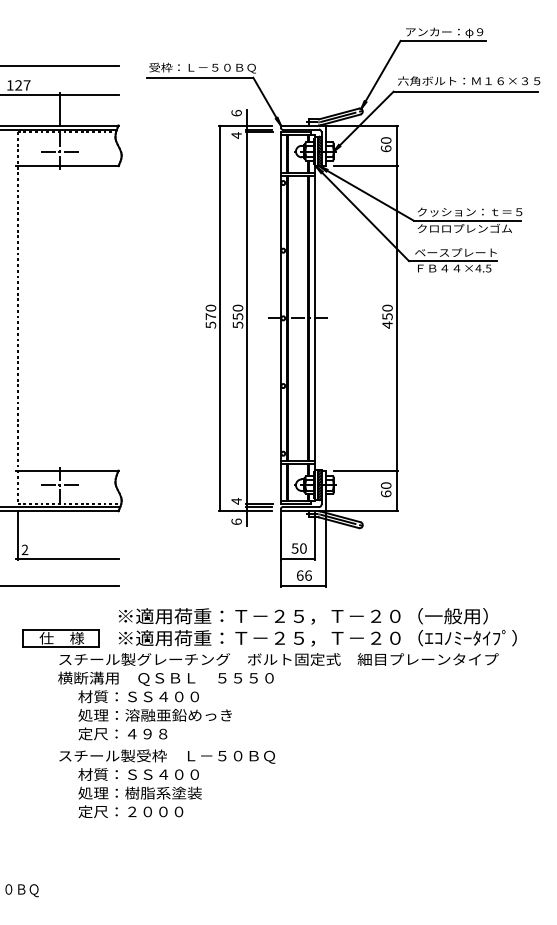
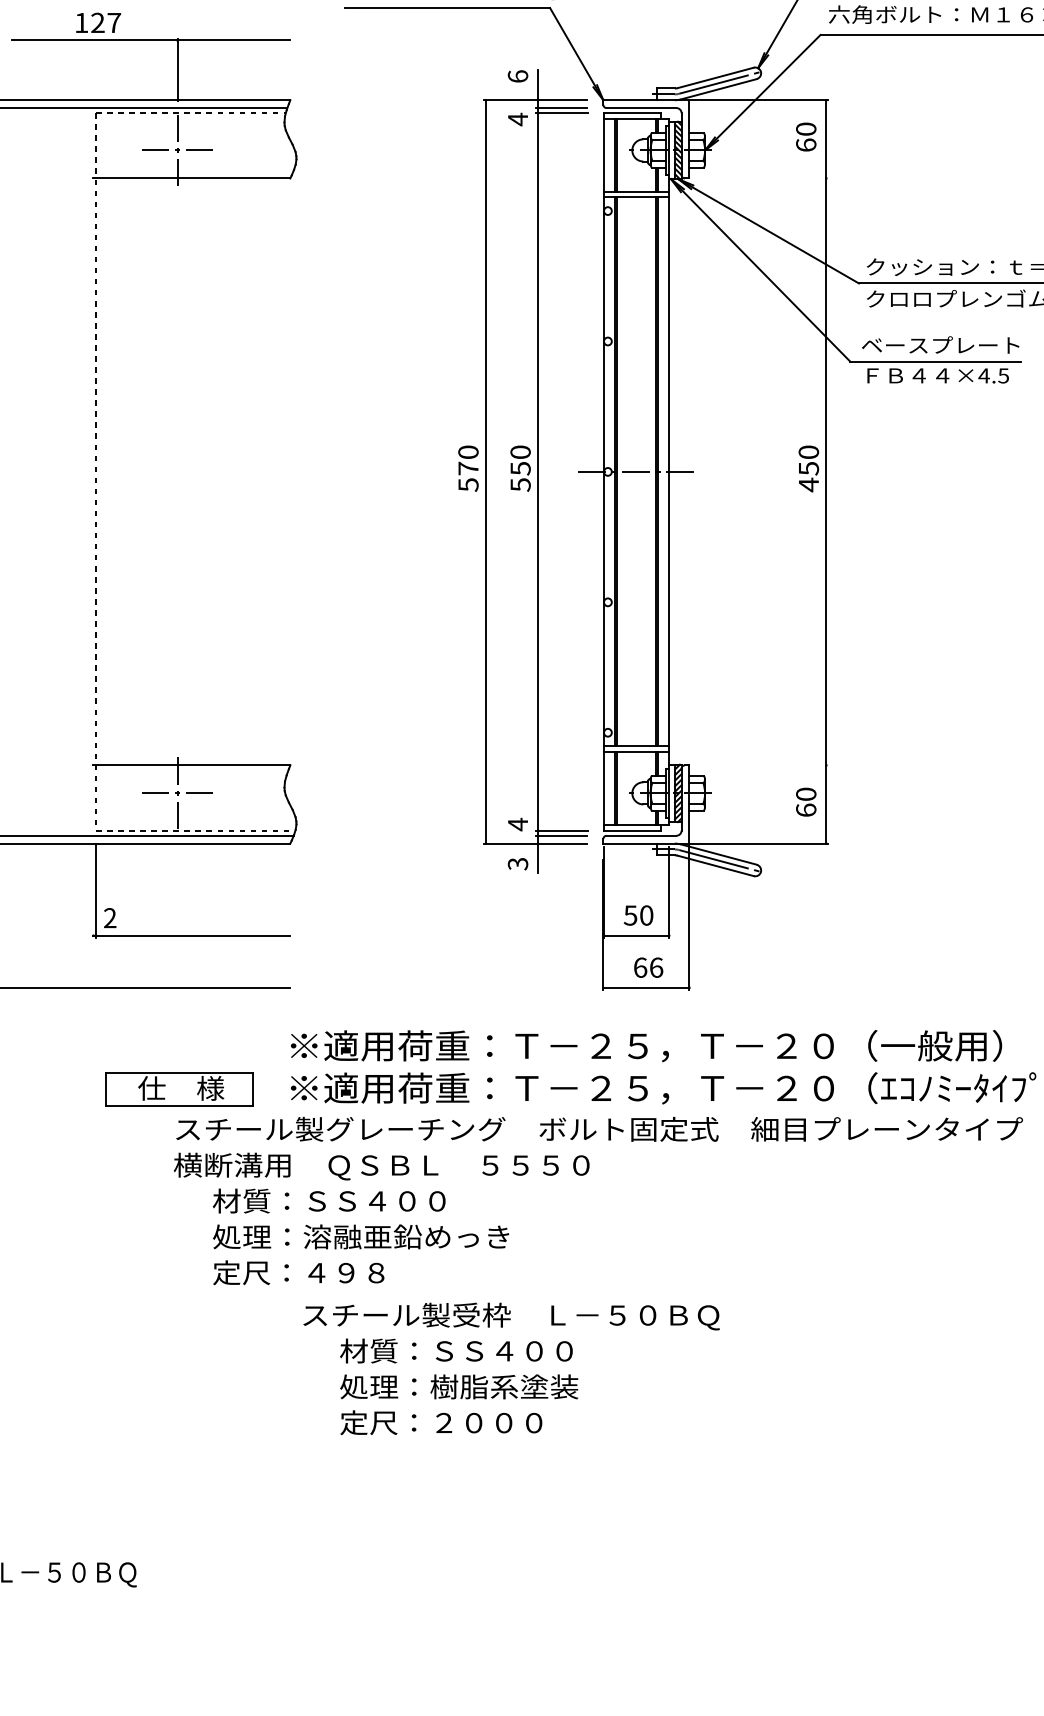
line: (365, 166) -> (766, 179), removed
line: (365, 470) -> (766, 765), removed
text: (236, 521) -> (517, 863), 6 -> 3
text: (167, 783) -> (511, 1368), moved

